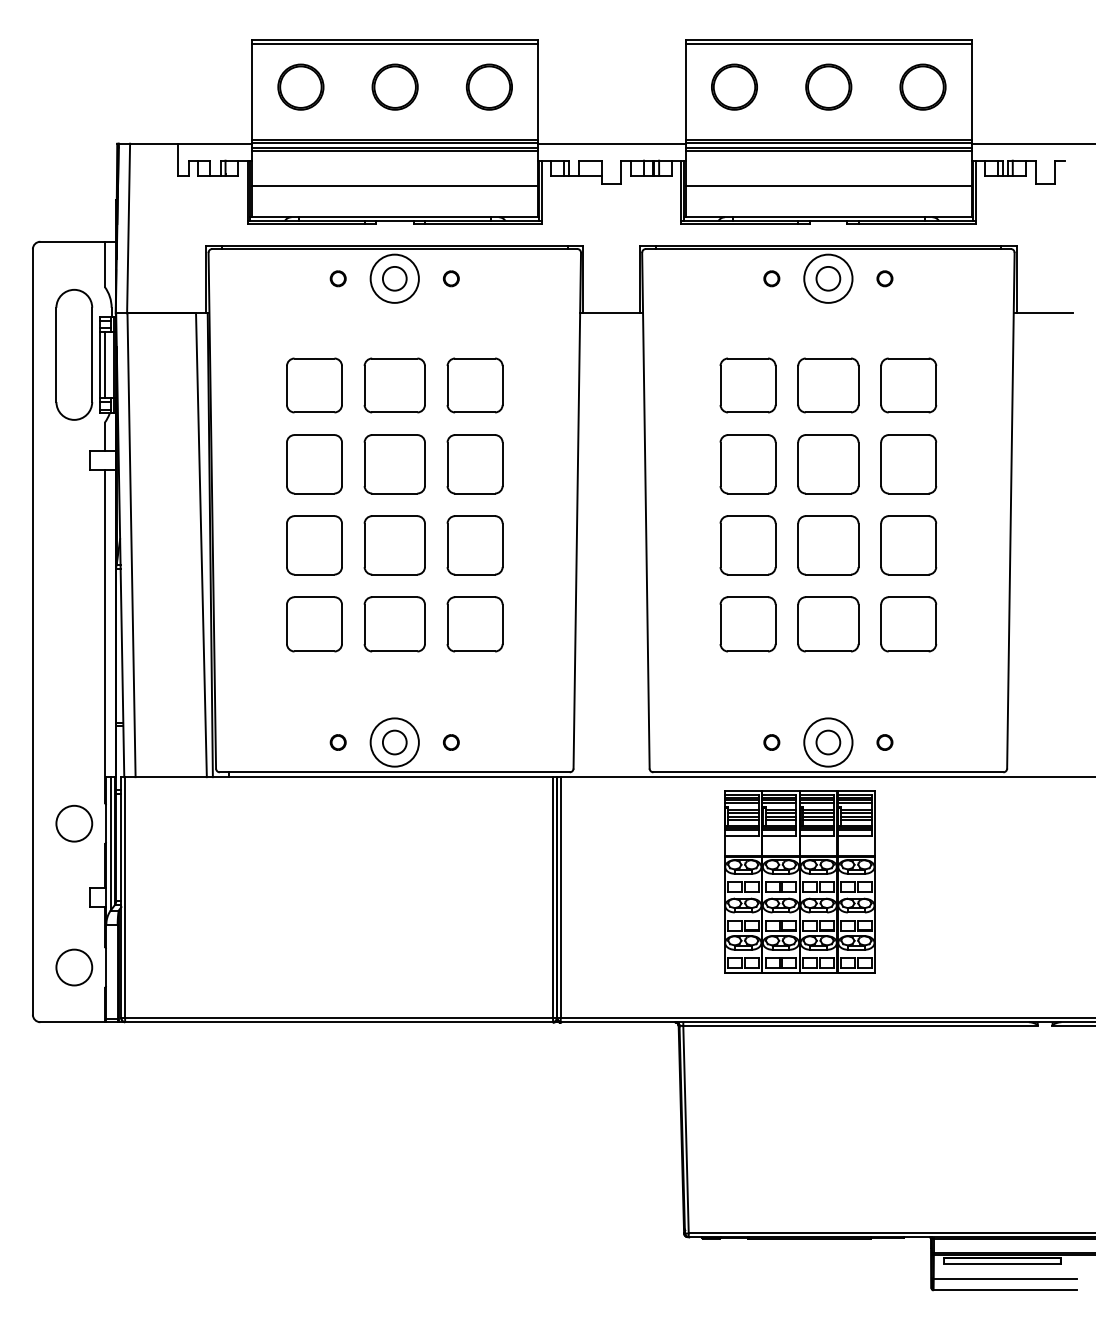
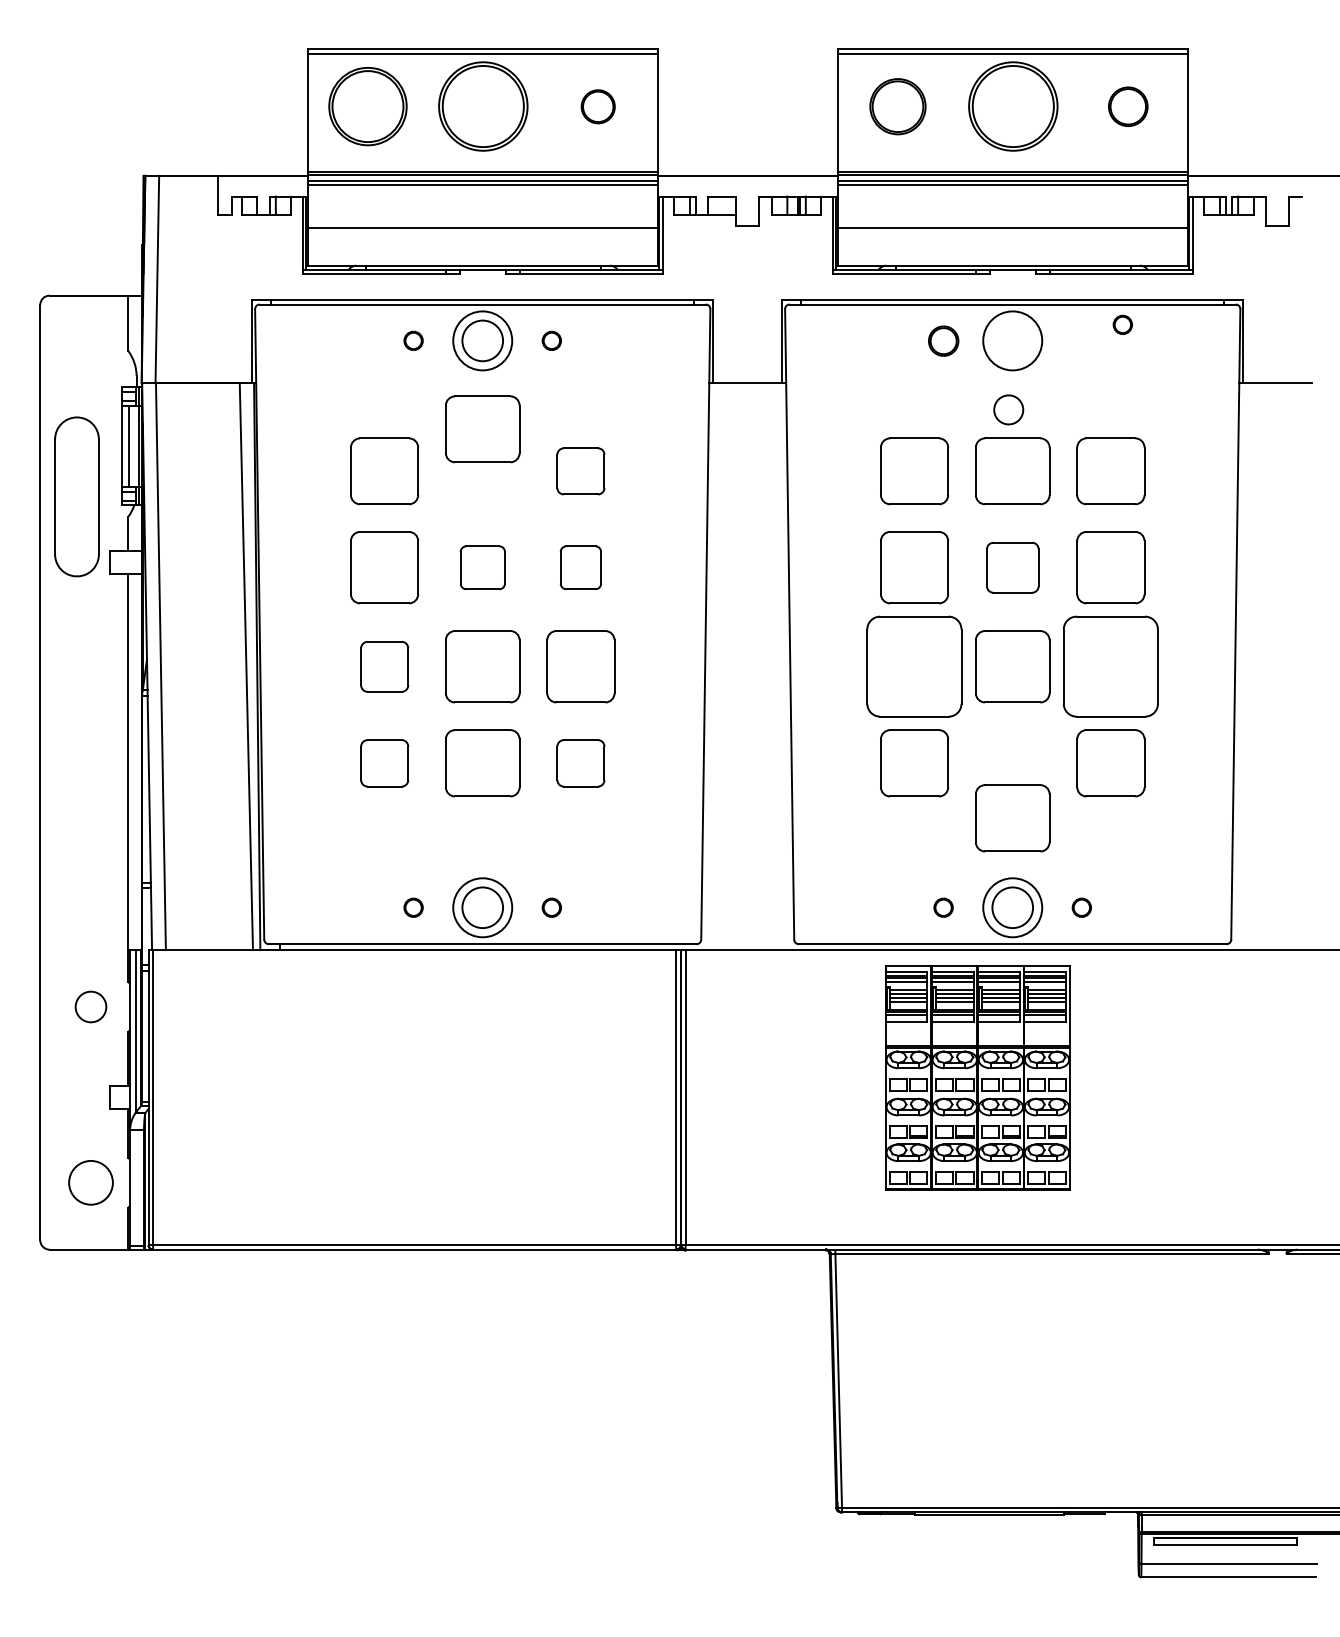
part: (300, 87) -> (367, 106), size x1.4
part: (394, 87) -> (482, 106), size x1.6
part: (488, 87) -> (597, 106), size x0.6
part: (828, 87) -> (1012, 106), size x1.6
part: (922, 87) -> (1127, 106), size x0.7
circle: (394, 278) -> (482, 340), size x1.4
part: (771, 278) -> (943, 340), size x1.6
circle: (828, 278) -> (1008, 409), moved
part: (884, 278) -> (1122, 324), moved
part: (73, 354) -> (76, 496), moved
part: (394, 385) -> (482, 429), moved
part: (474, 385) -> (580, 471), size x0.7
part: (394, 464) -> (482, 567), size x0.6
part: (474, 464) -> (580, 567), size x0.6
part: (828, 464) -> (1012, 567), size x0.7
part: (314, 545) -> (384, 666), size x0.7
part: (748, 545) -> (914, 666), size x1.4
part: (908, 545) -> (1110, 666), size x1.4
part: (314, 624) -> (384, 763), size x0.7
part: (474, 624) -> (580, 763), size x0.7
part: (828, 624) -> (1012, 818), moved
circle: (394, 742) -> (482, 907), size x1.4
circle: (828, 742) -> (1012, 907), size x1.4
circle: (73, 823) -> (90, 1006), size x0.7

